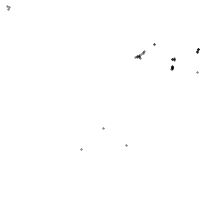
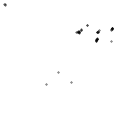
part: (172, 62) -> (97, 35), size x1.67

